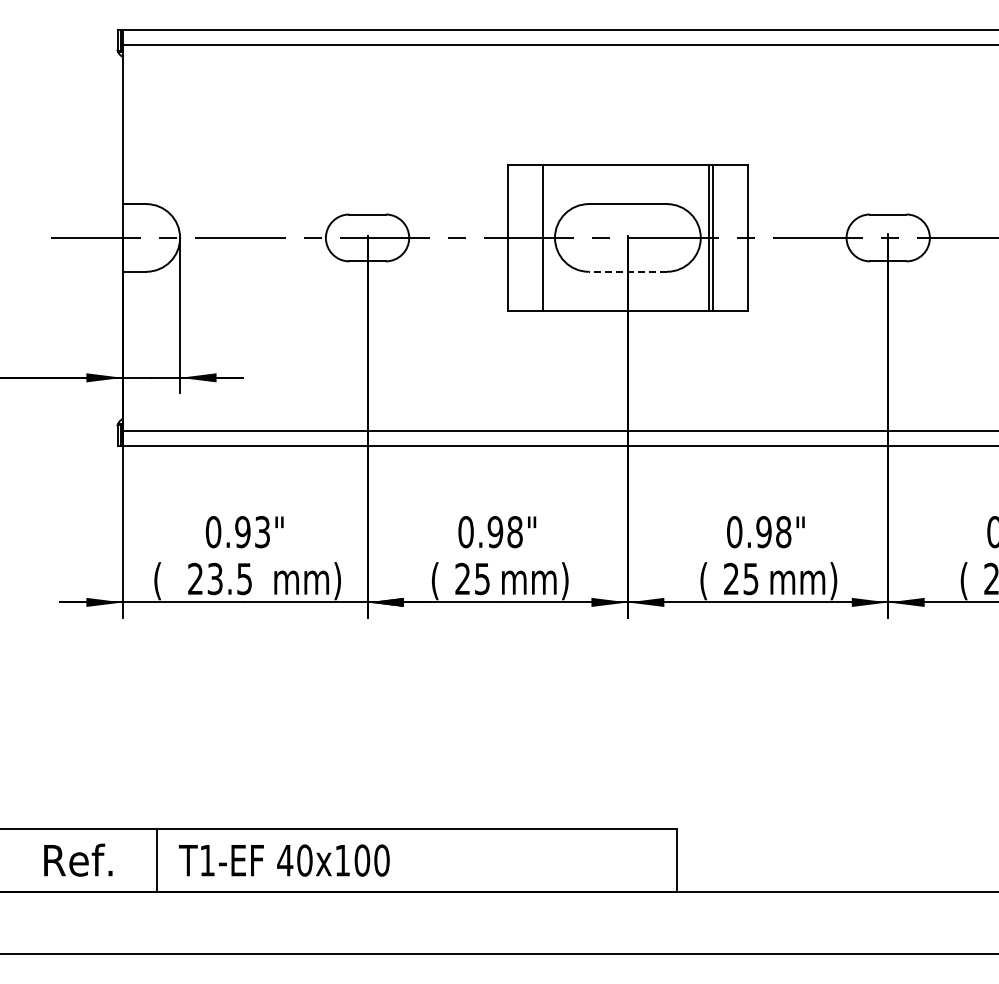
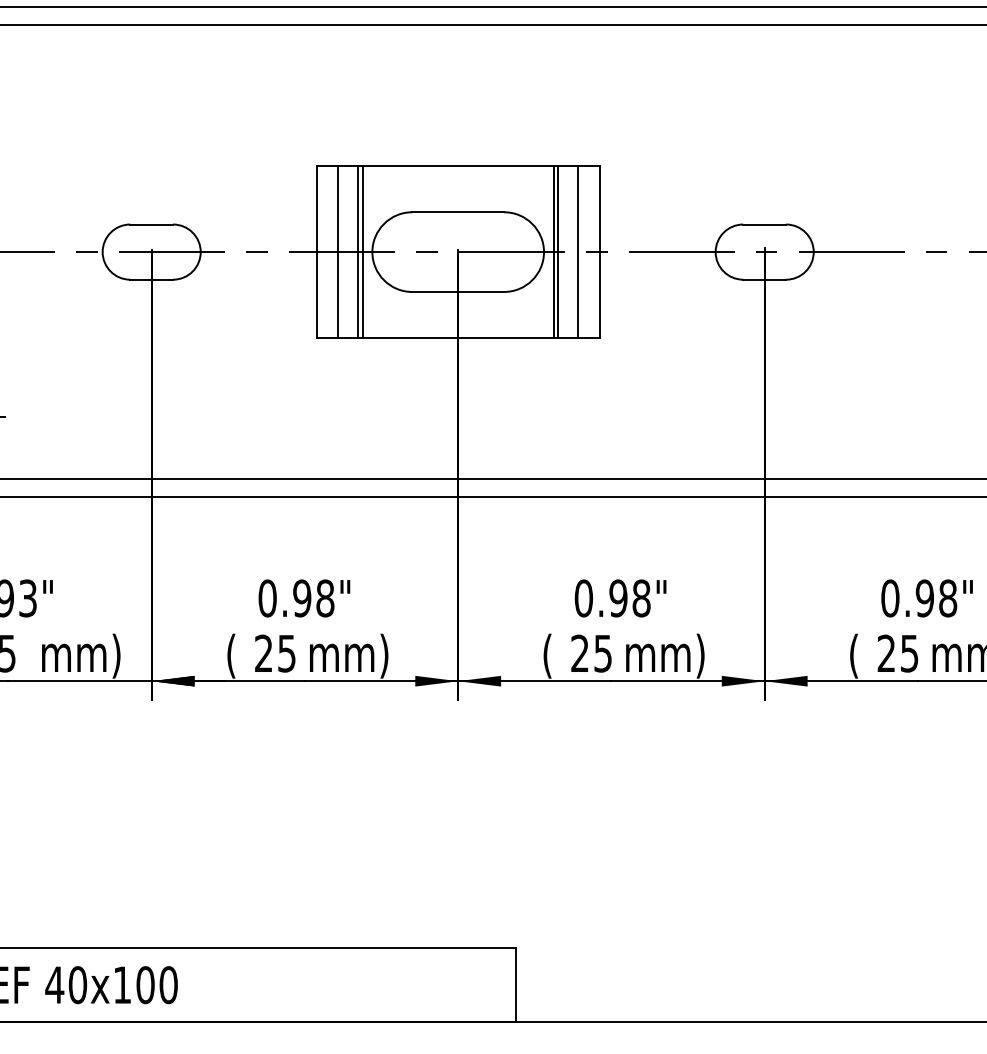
line: (526, 237) -> (338, 251), added
line: (546, 237) -> (362, 251), added
line: (729, 237) -> (577, 251), added
line: (627, 271) -> (457, 291), dashed -> solid

